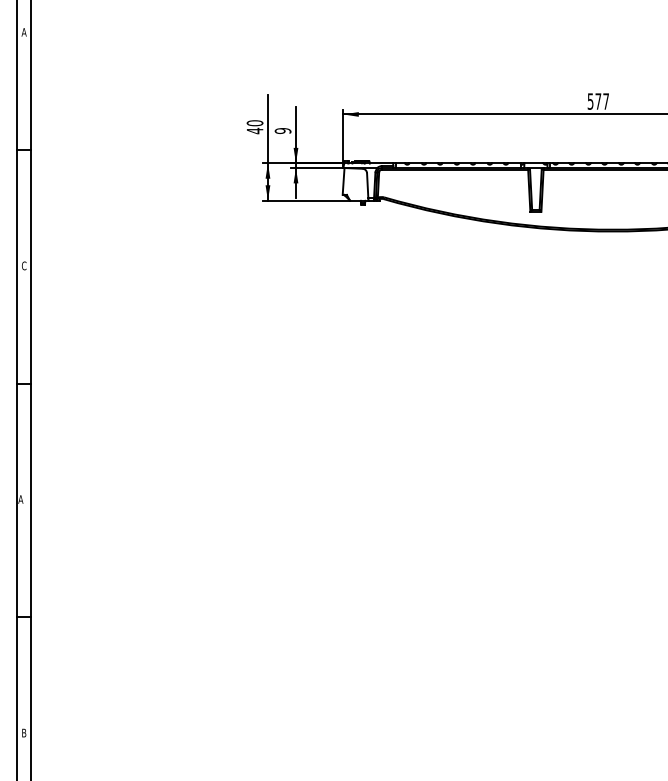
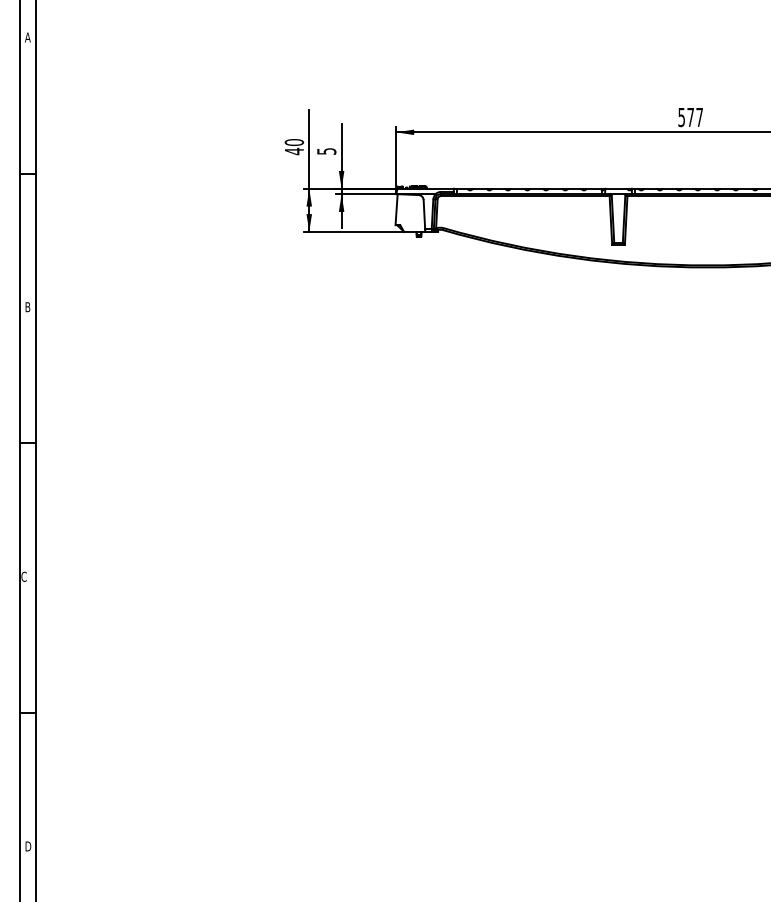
text: (282, 131) -> (326, 151), 9 -> 5
text: (23, 266) -> (27, 307), C -> B
text: (20, 499) -> (23, 576), A -> C
text: (24, 733) -> (28, 846), B -> D

